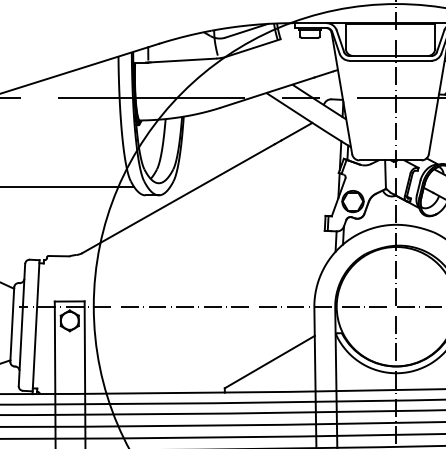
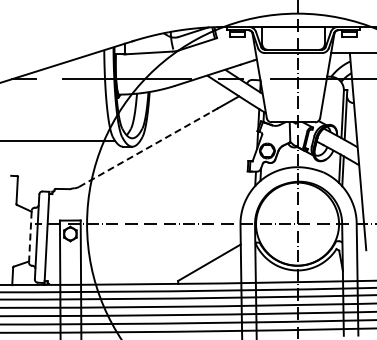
line: (179, 199) -> (146, 149), solid -> dashed
line: (12, 324) -> (30, 236), solid -> dashed

